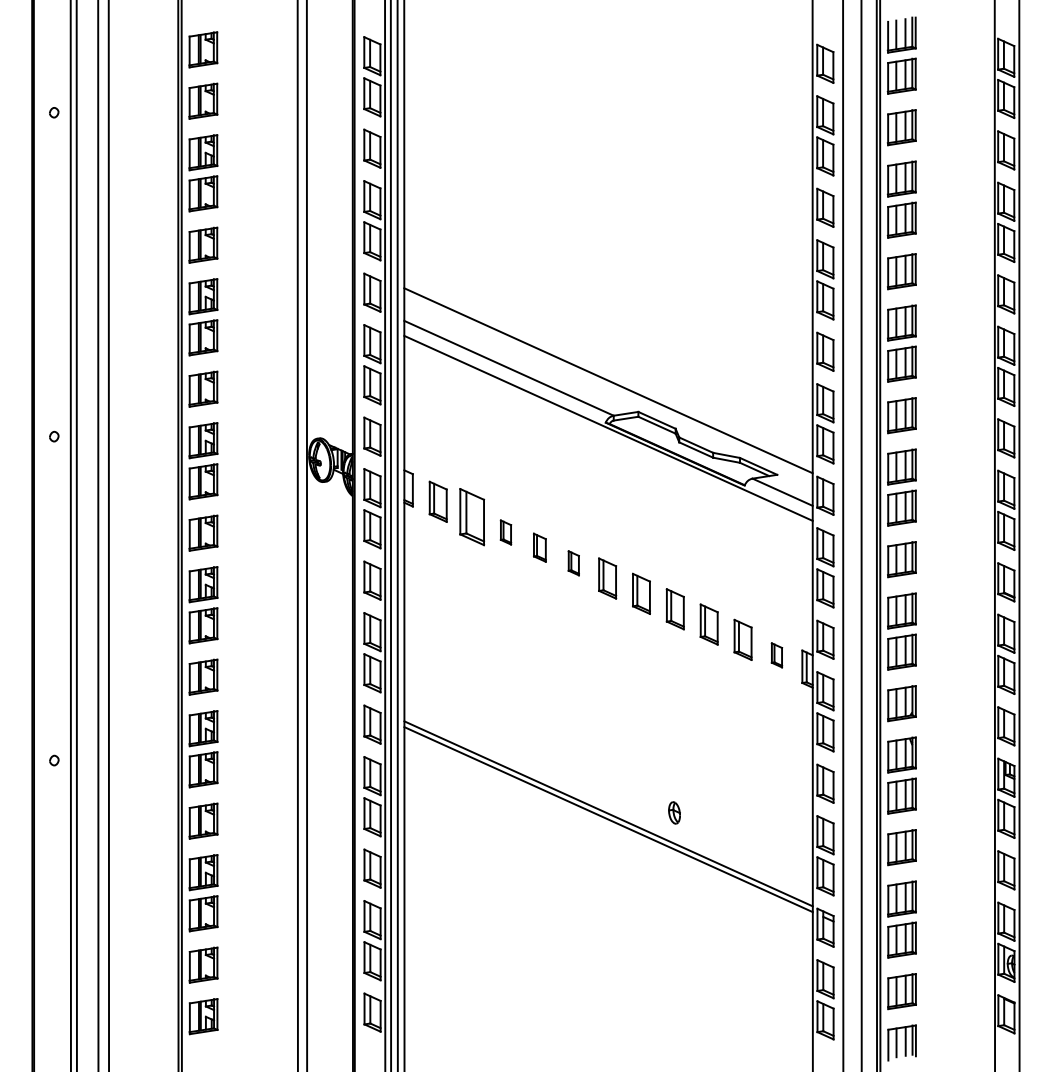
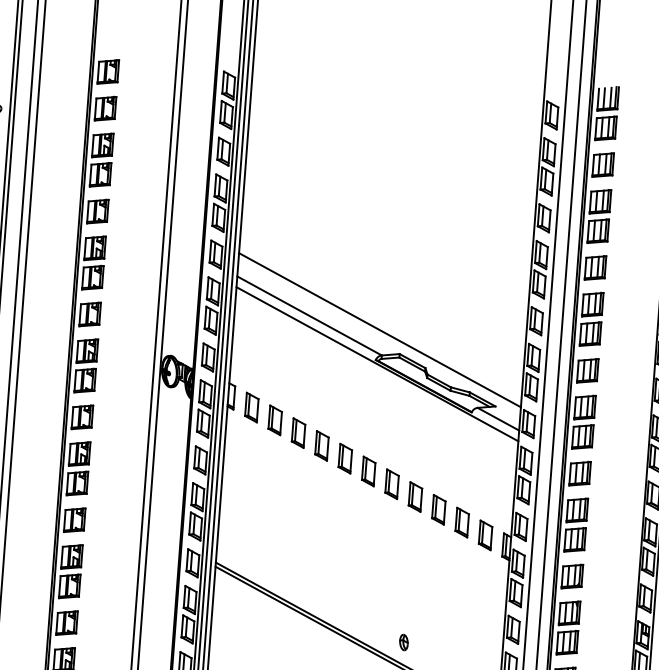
part: (471, 517) -> (274, 420), size x0.71
part: (505, 532) -> (298, 433), size x1.67
part: (539, 547) -> (321, 445), size x1.43
part: (573, 563) -> (345, 458), size x1.67
part: (776, 655) -> (485, 535), size x1.67

